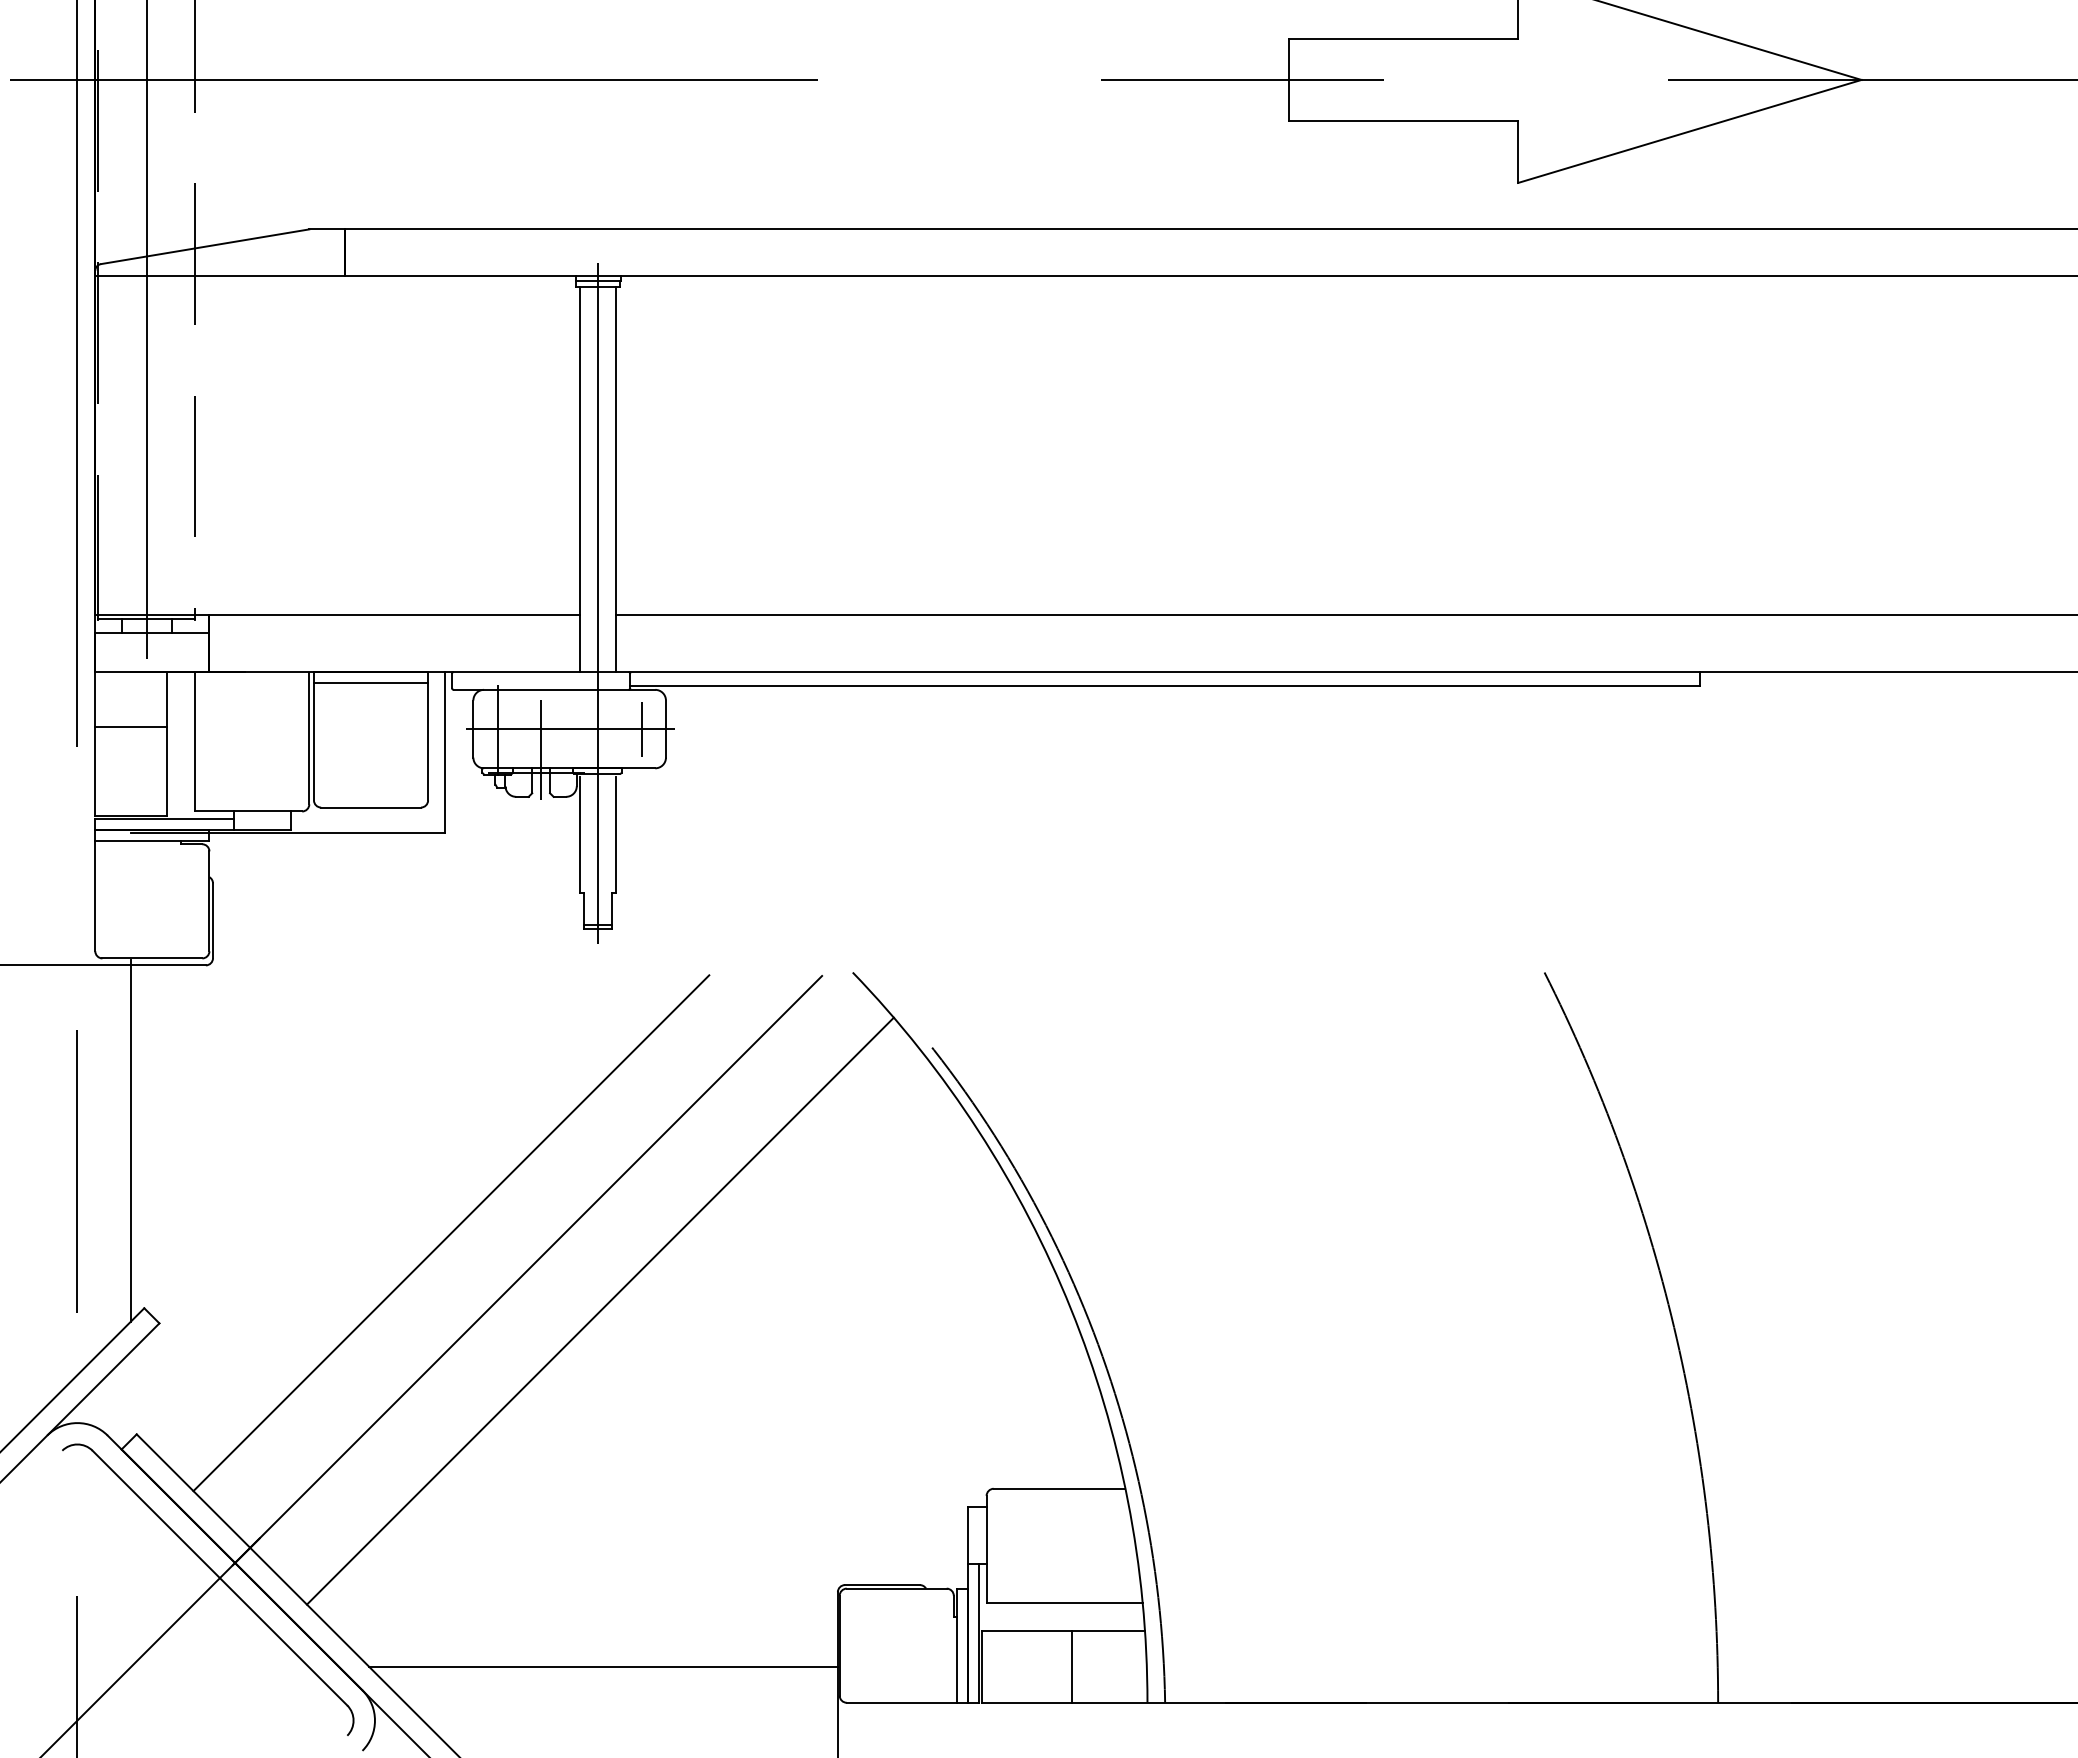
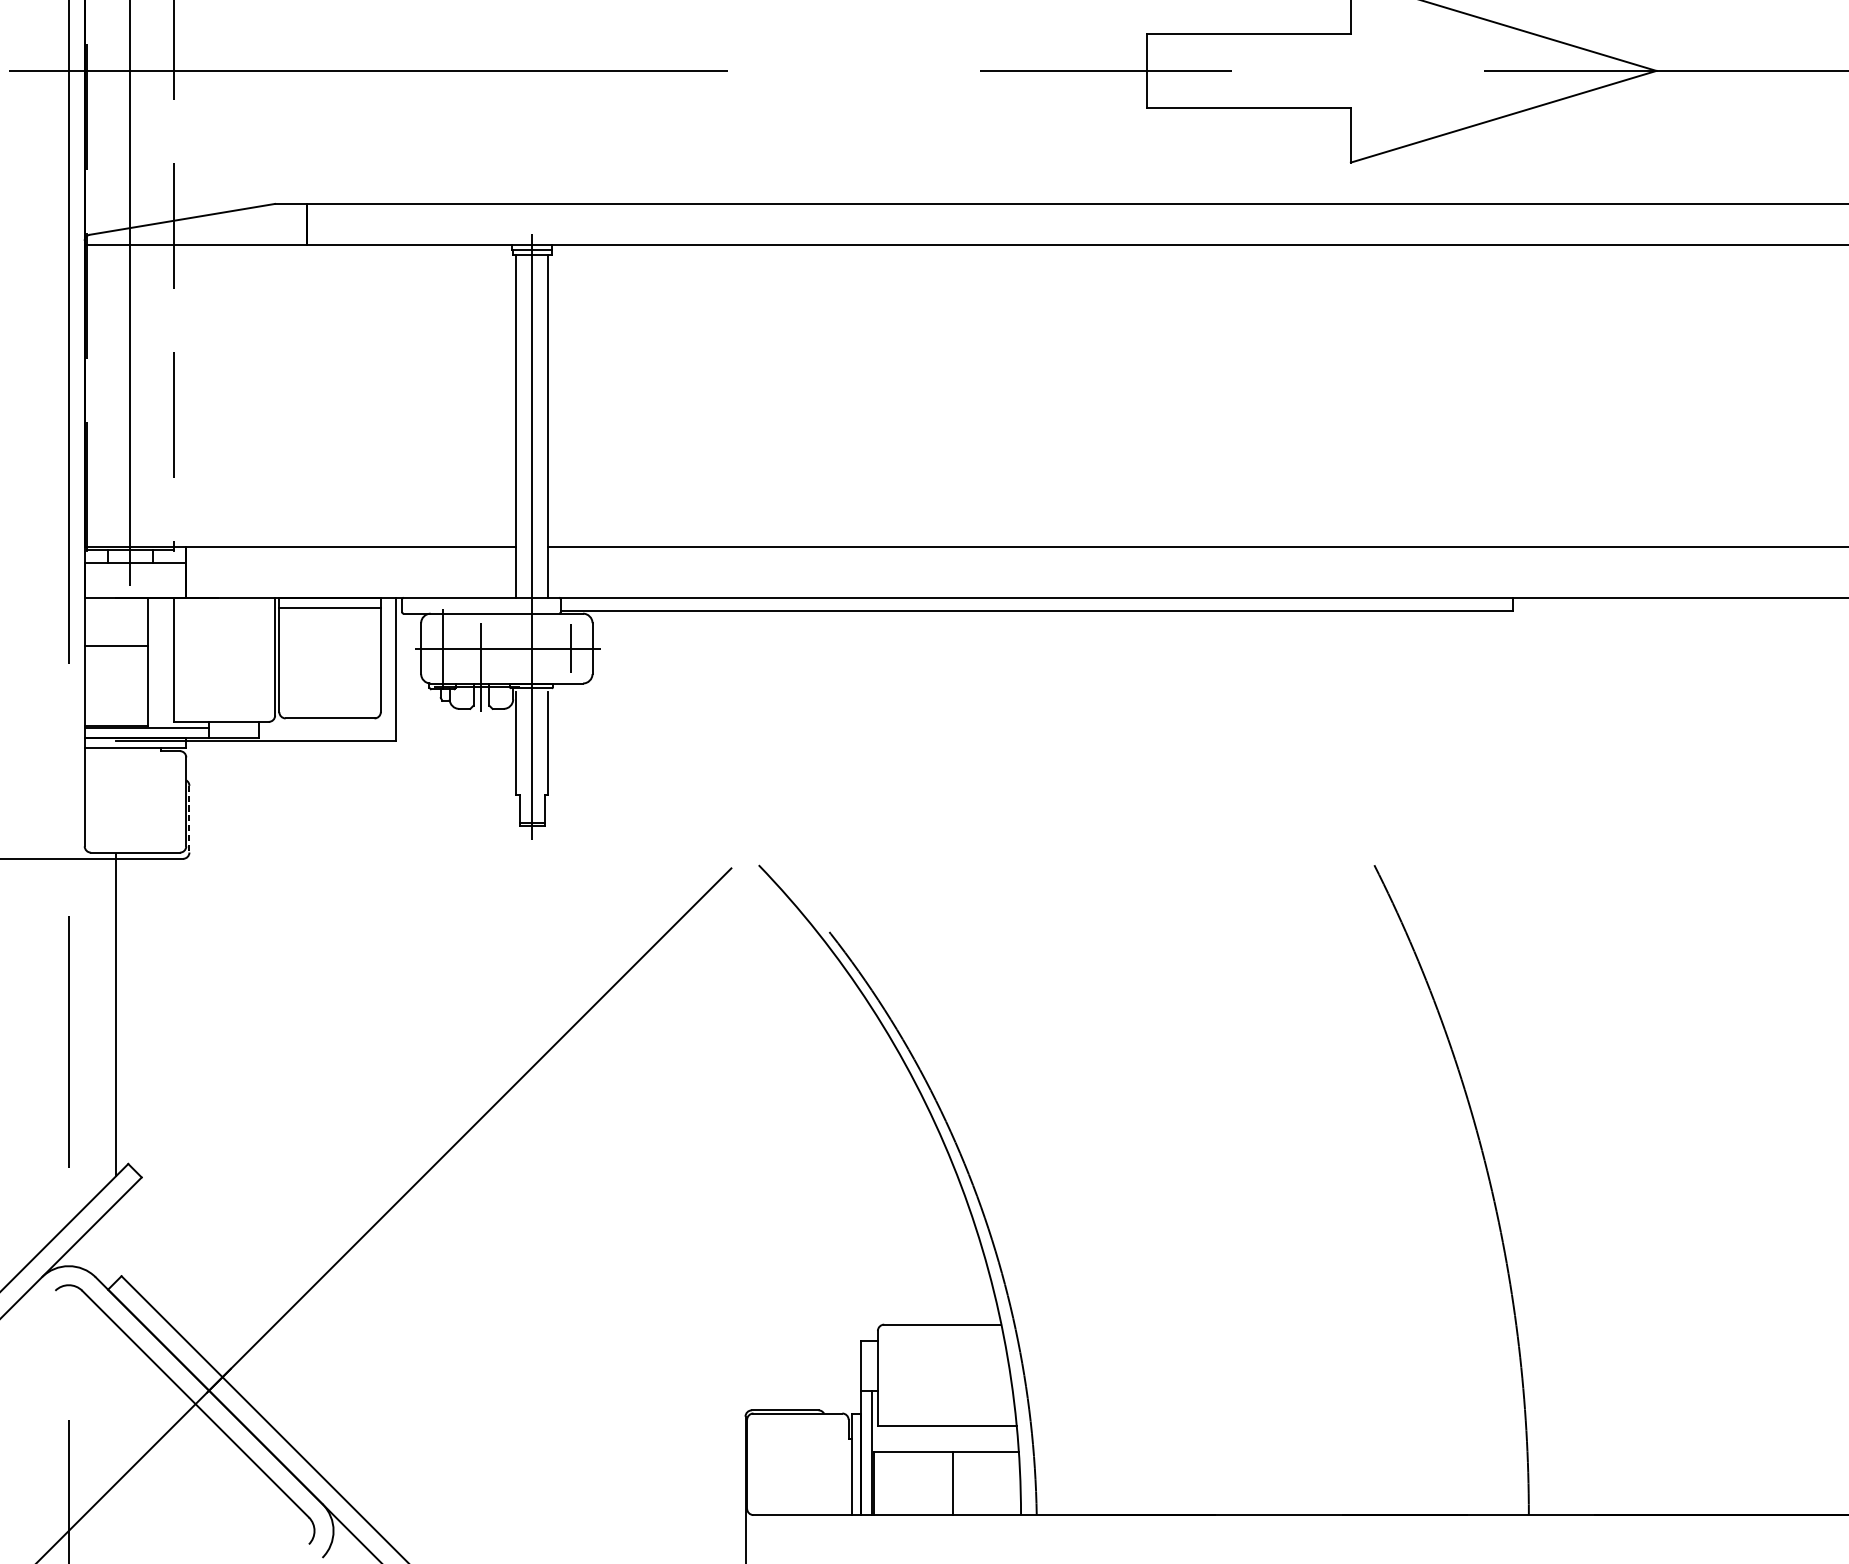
line: (213, 921) -> (189, 819), solid -> dashed
line: (451, 1233) -> (401, 1097), removed
line: (599, 1310) -> (533, 1165), removed
line: (603, 1667) -> (536, 1483), removed

